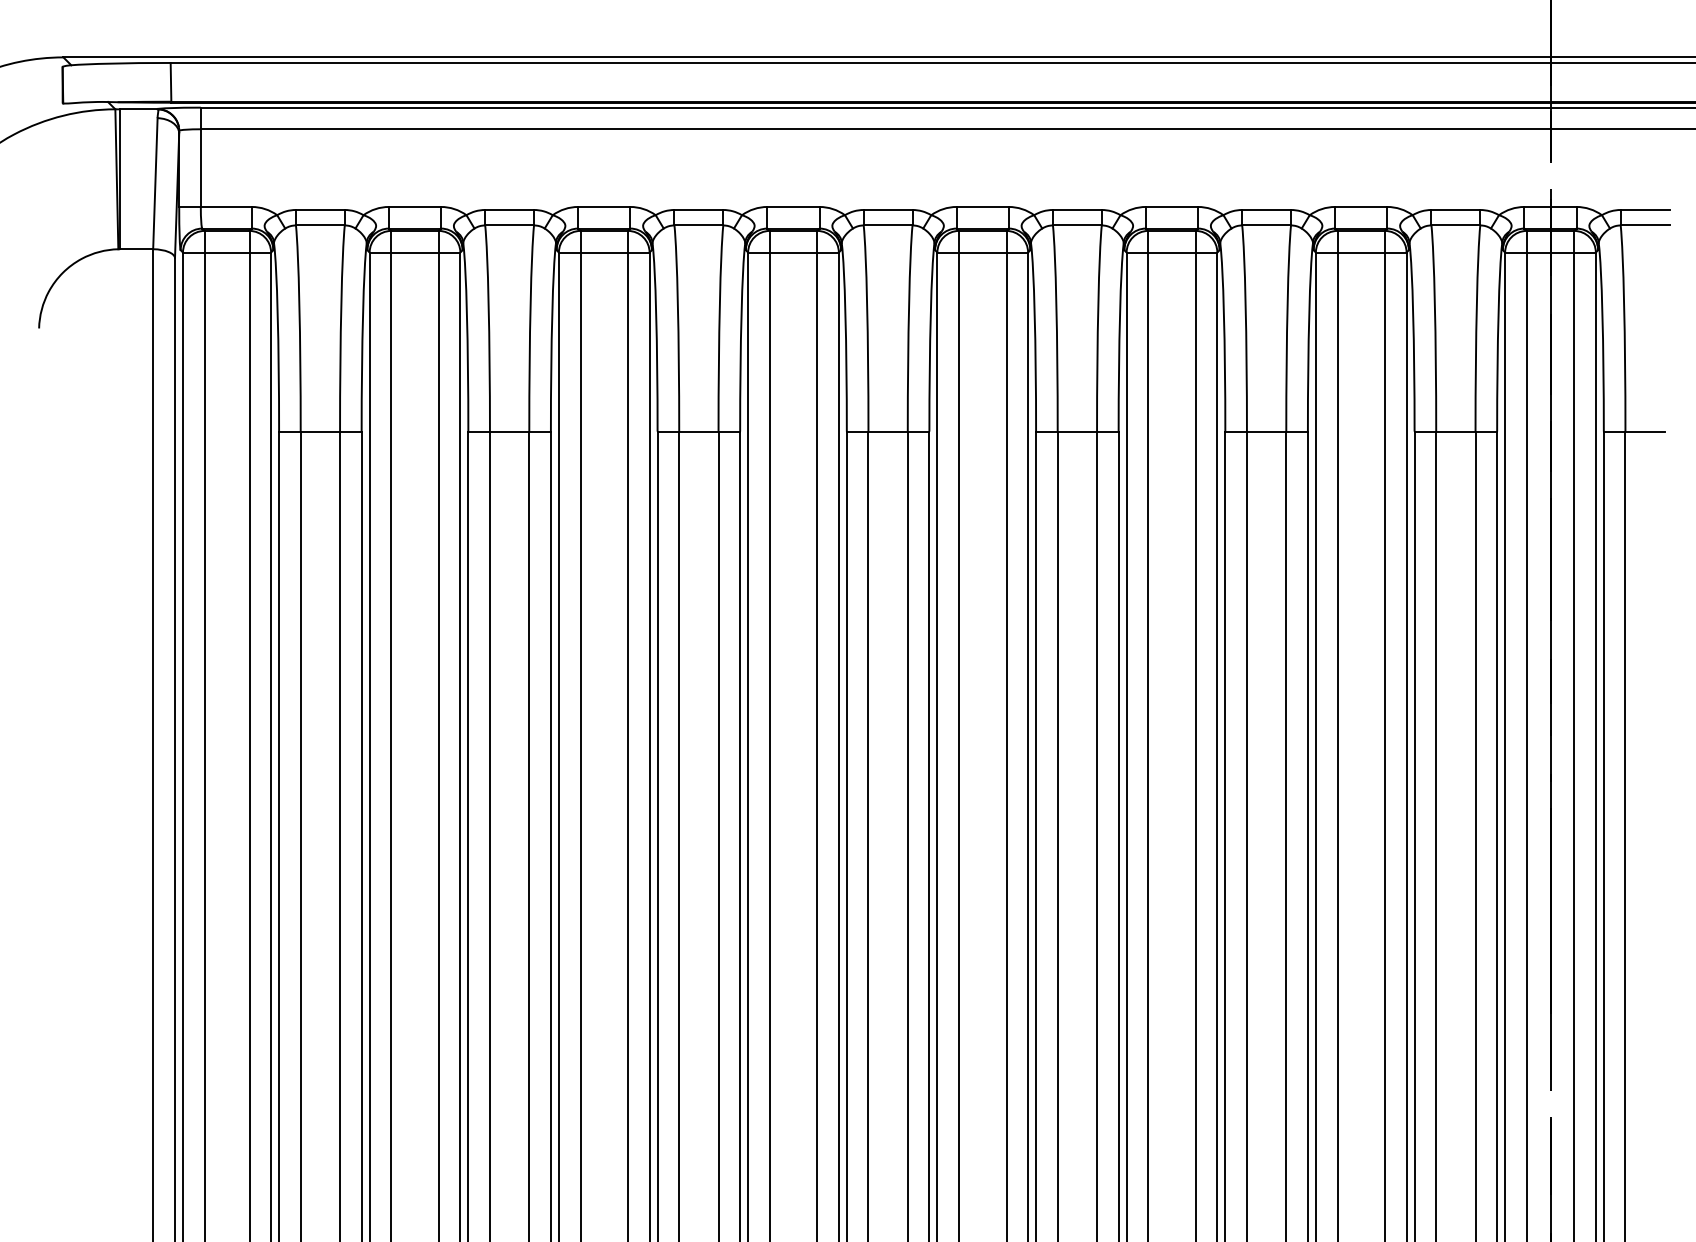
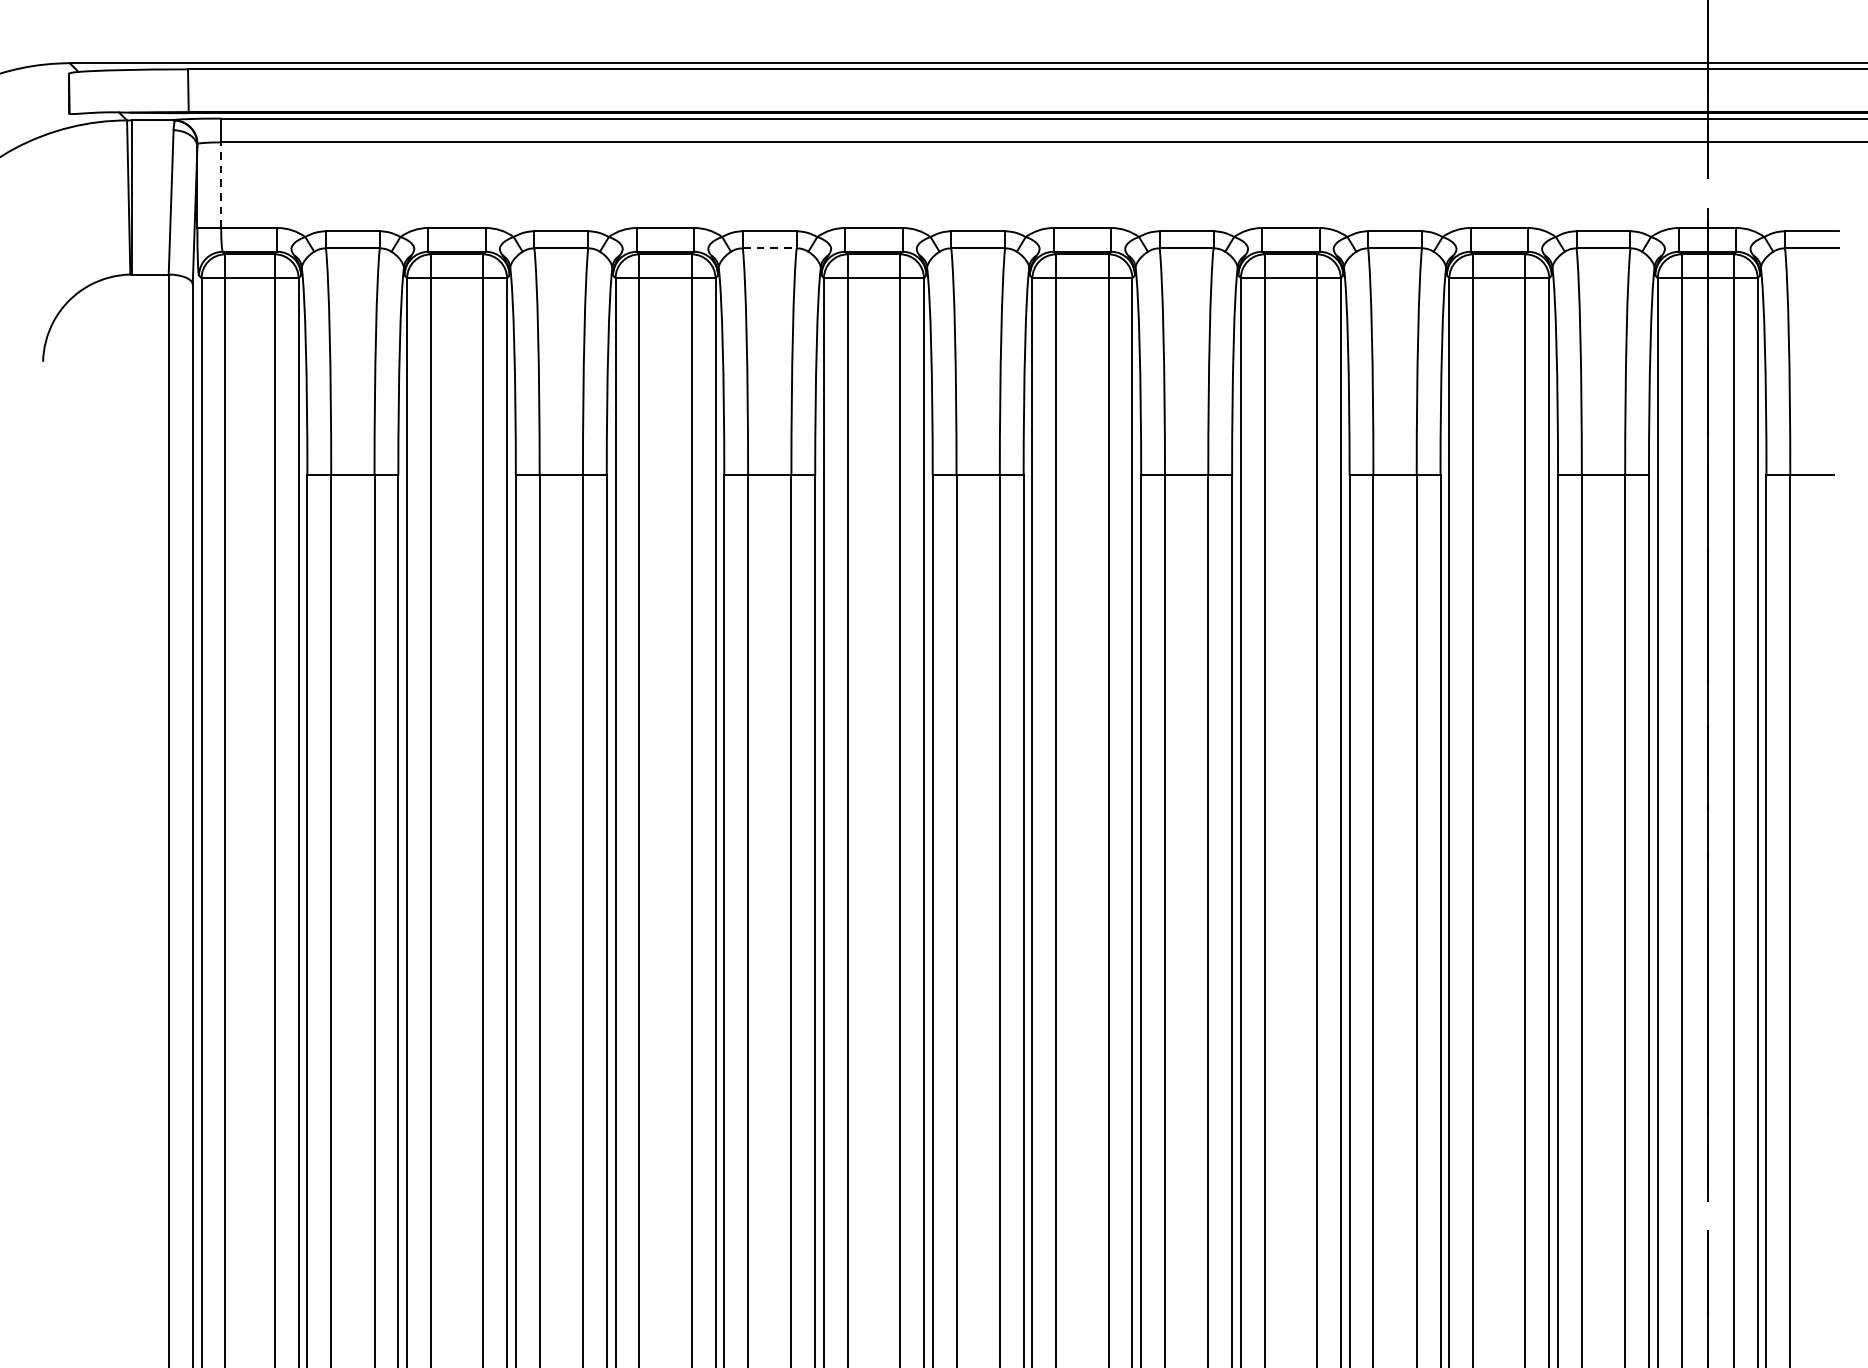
line: (200, 168) -> (220, 185), solid -> dashed
line: (699, 225) -> (770, 248), solid -> dashed

